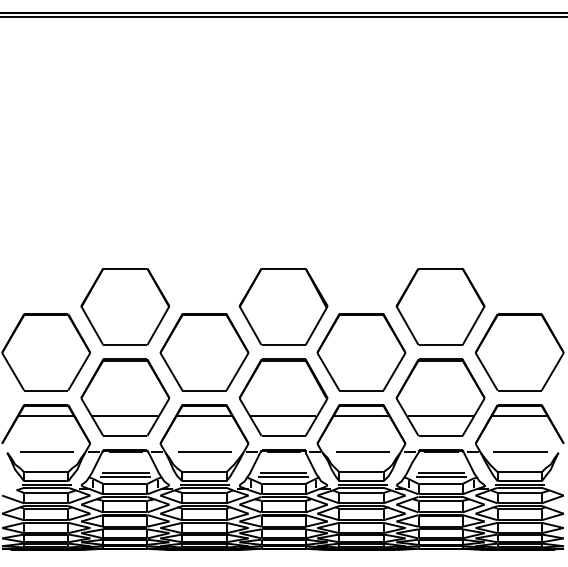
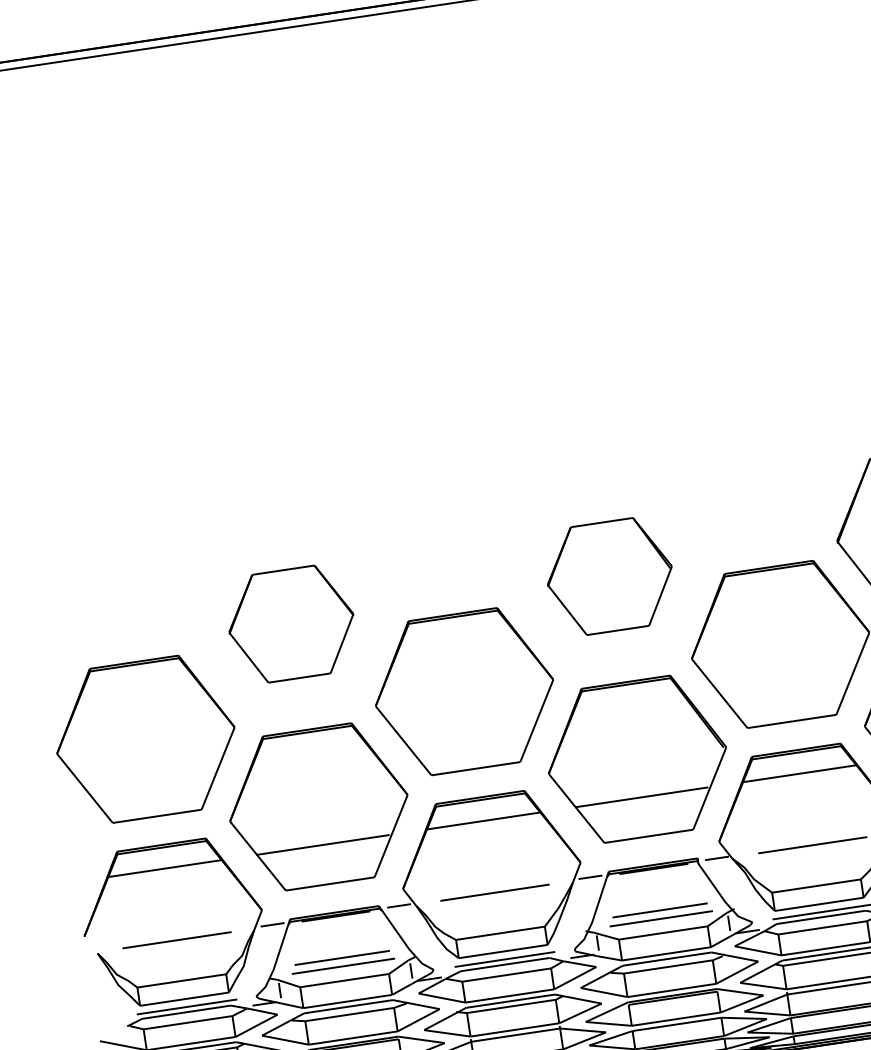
part: (125, 306) -> (291, 623), size x0.7
part: (283, 306) -> (609, 575), size x0.7

